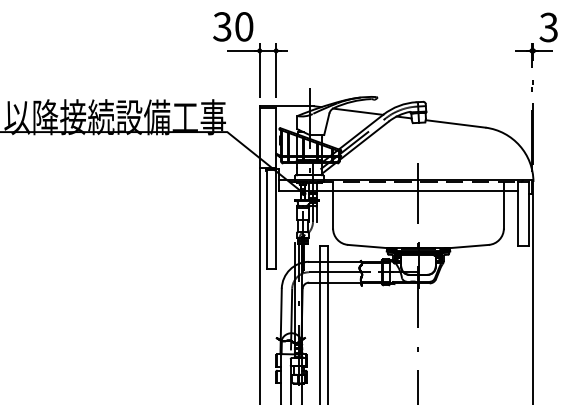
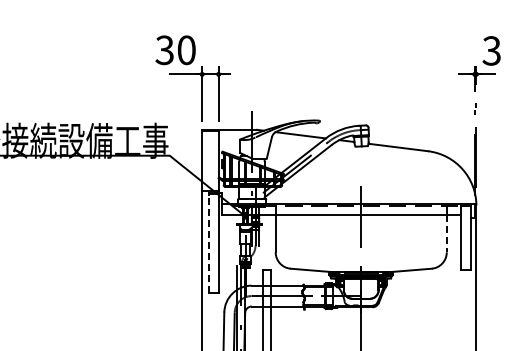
line: (503, 209) -> (446, 233), solid -> dashed
line: (266, 219) -> (208, 243), solid -> dashed

